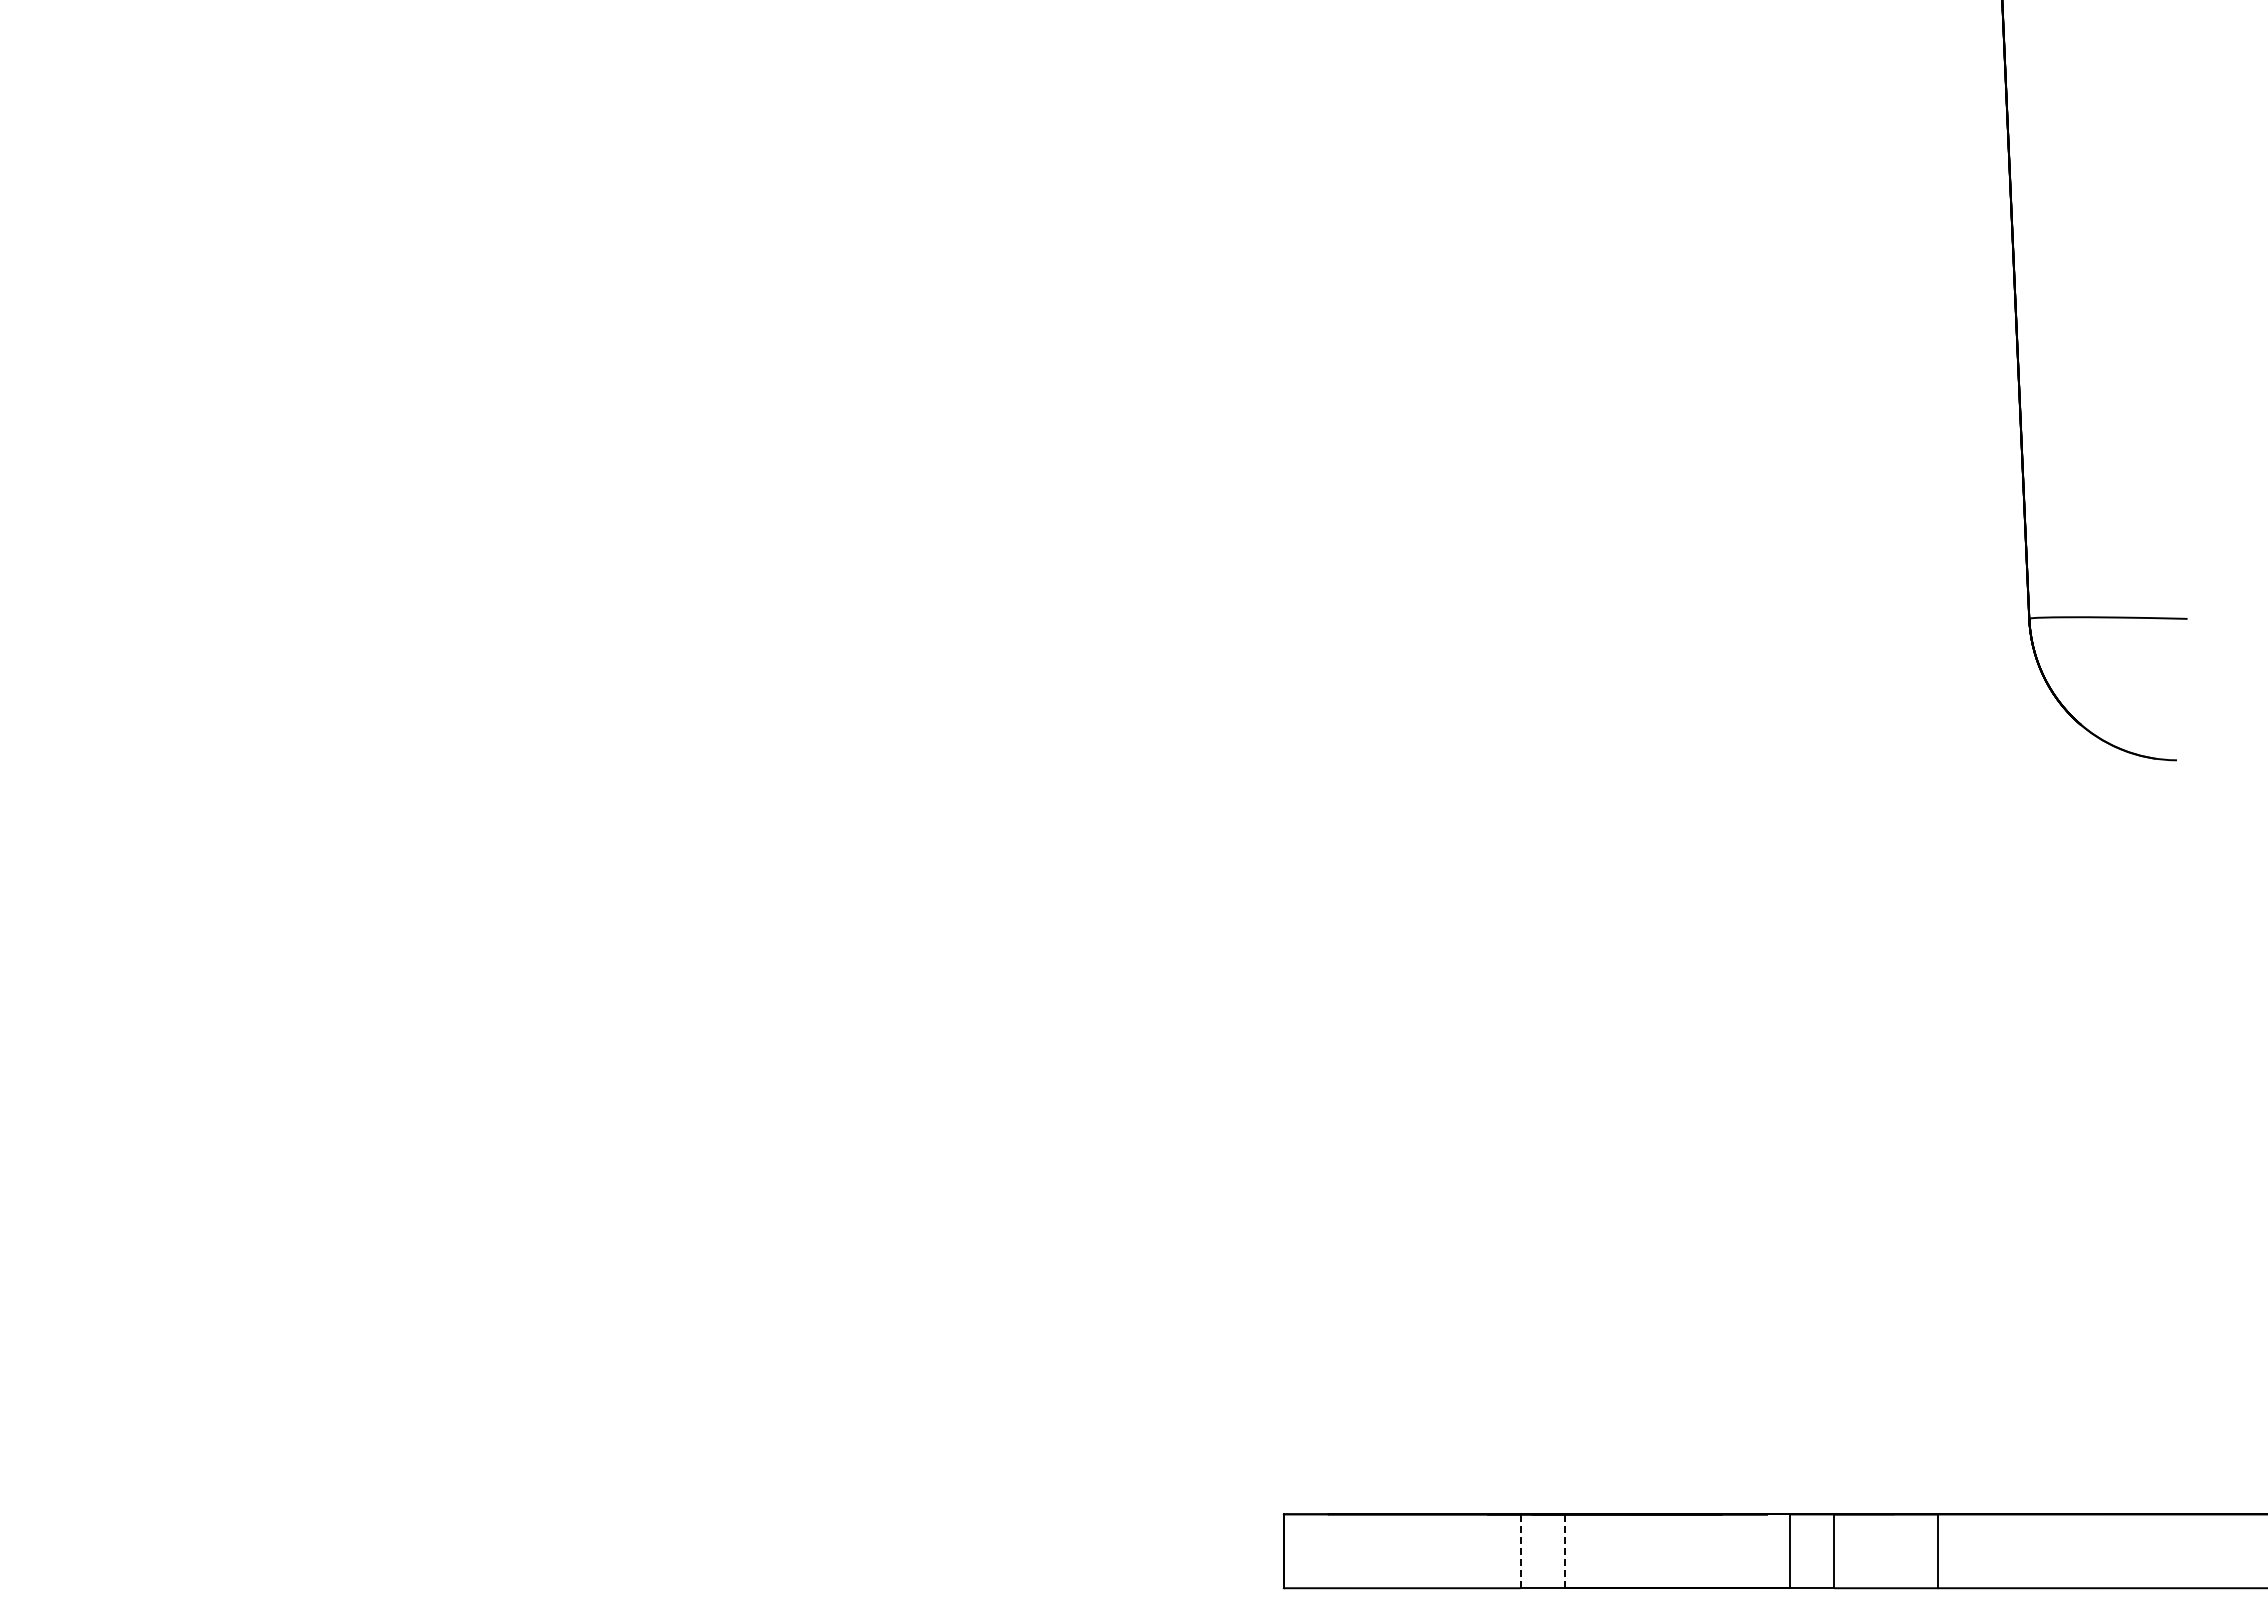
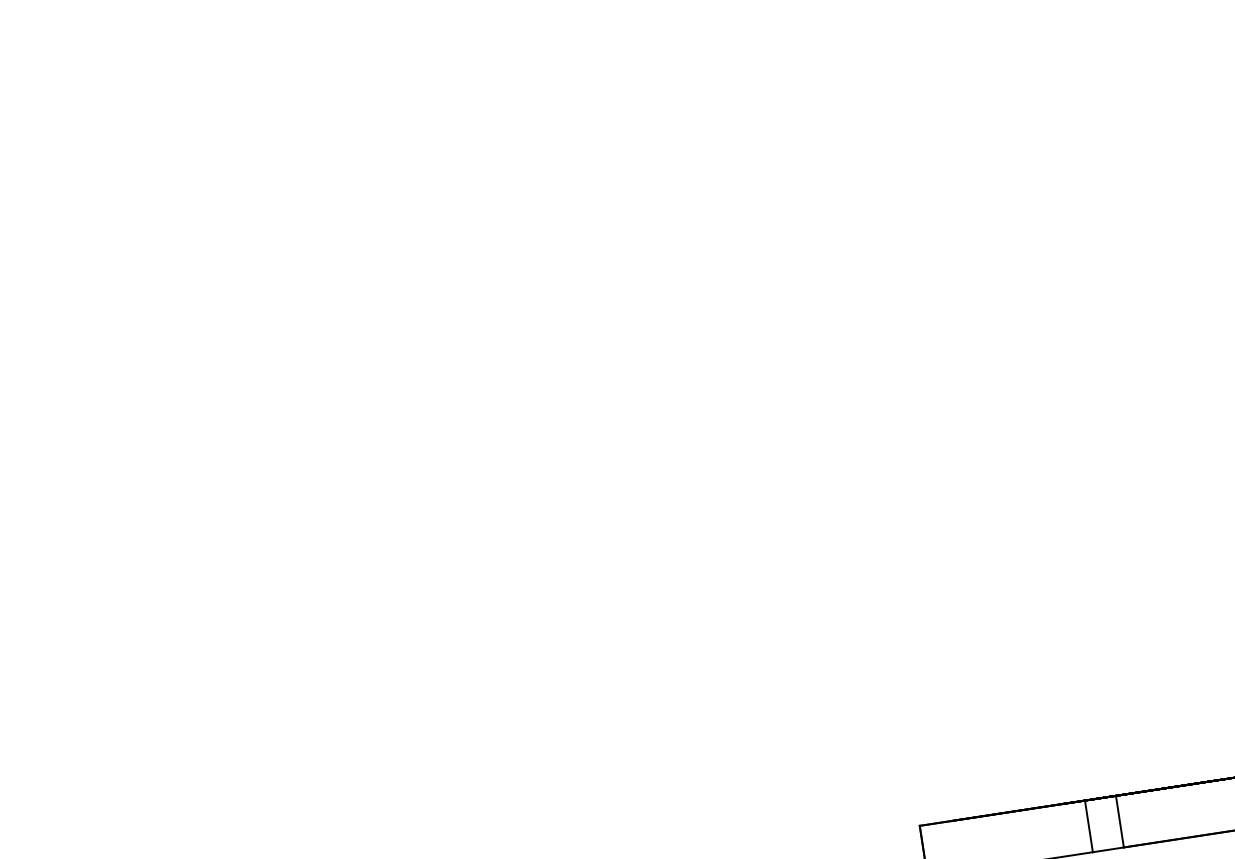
line: (1520, 1551) -> (1088, 826), dashed -> solid
line: (1564, 1551) -> (1119, 821), dashed -> solid

